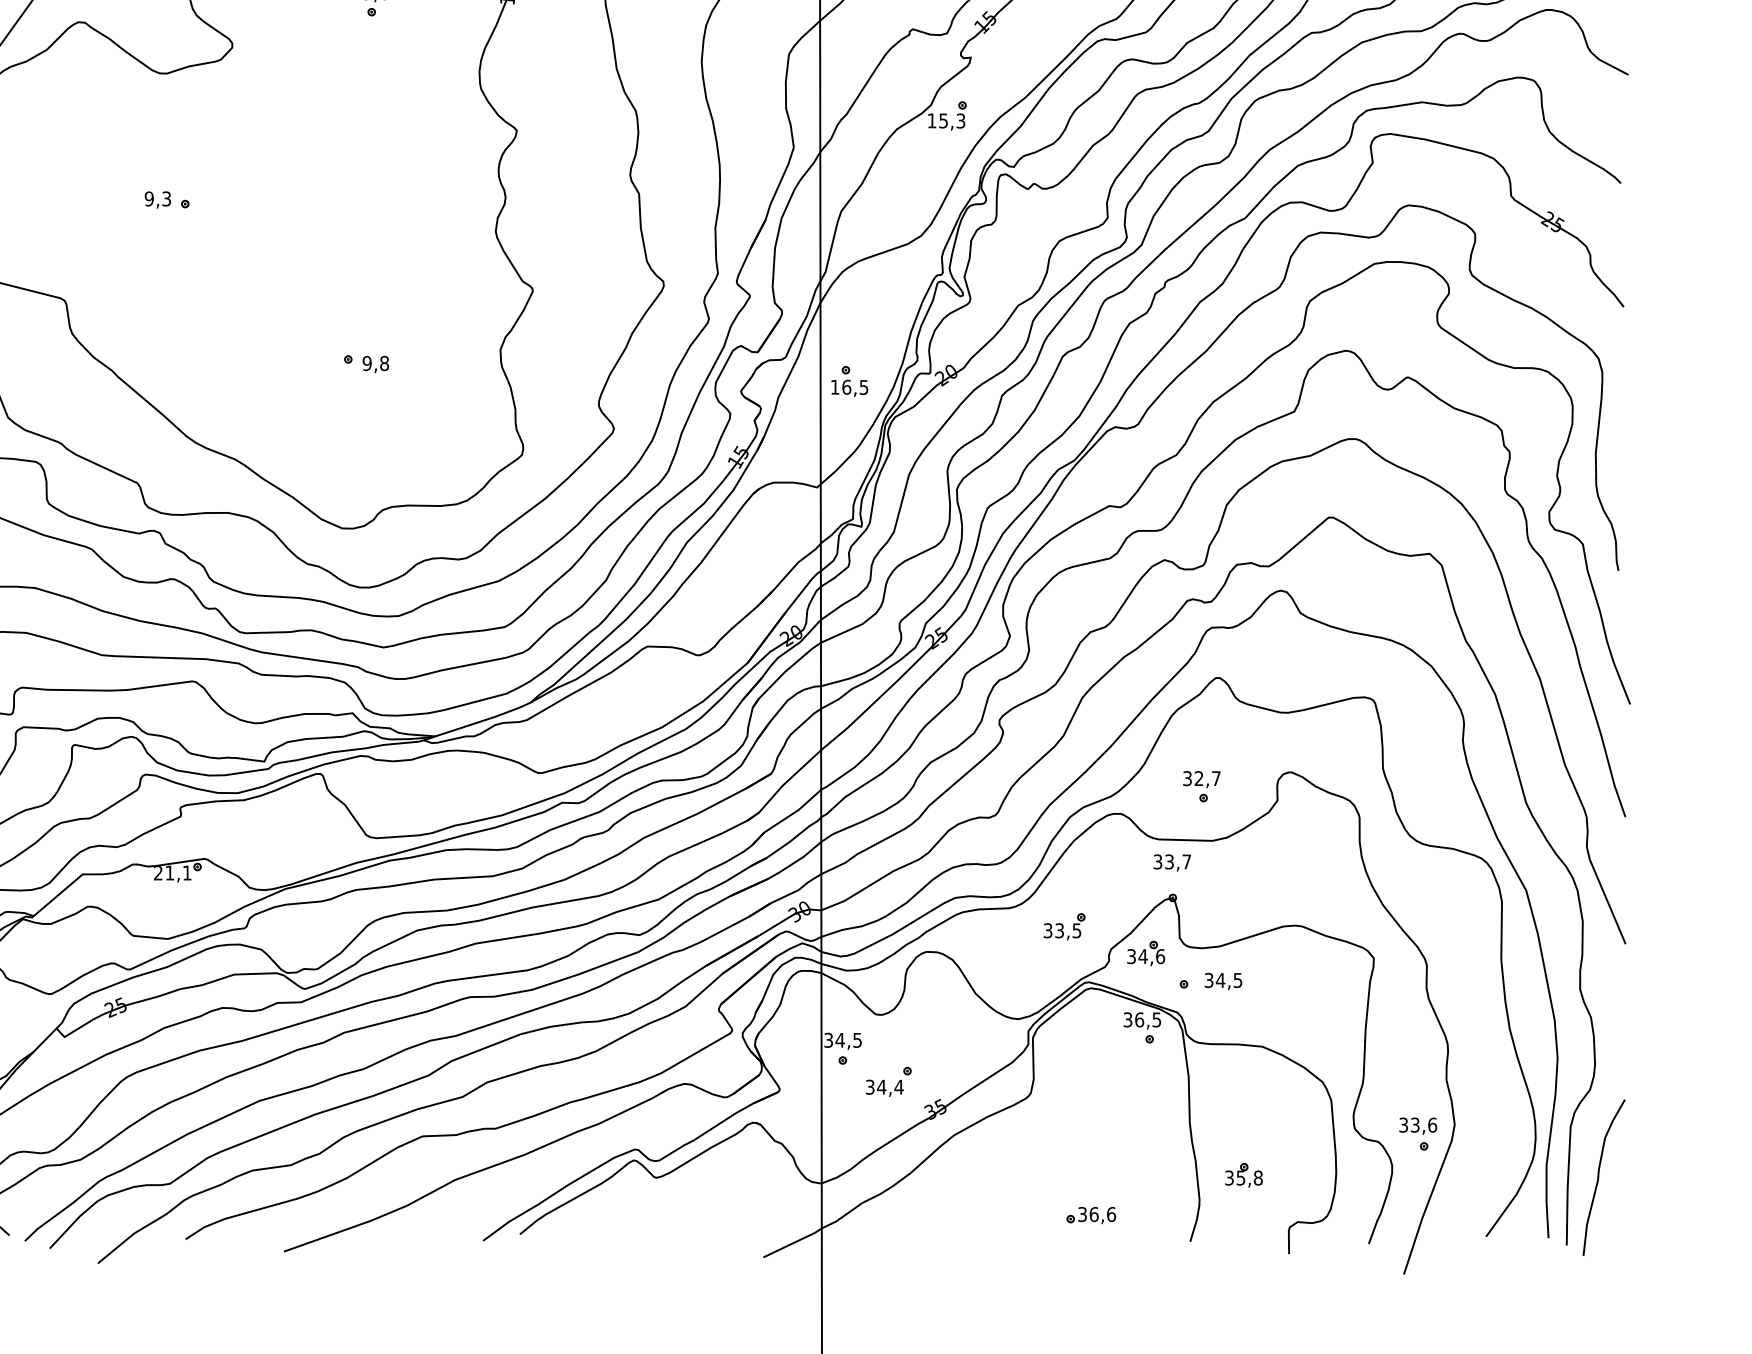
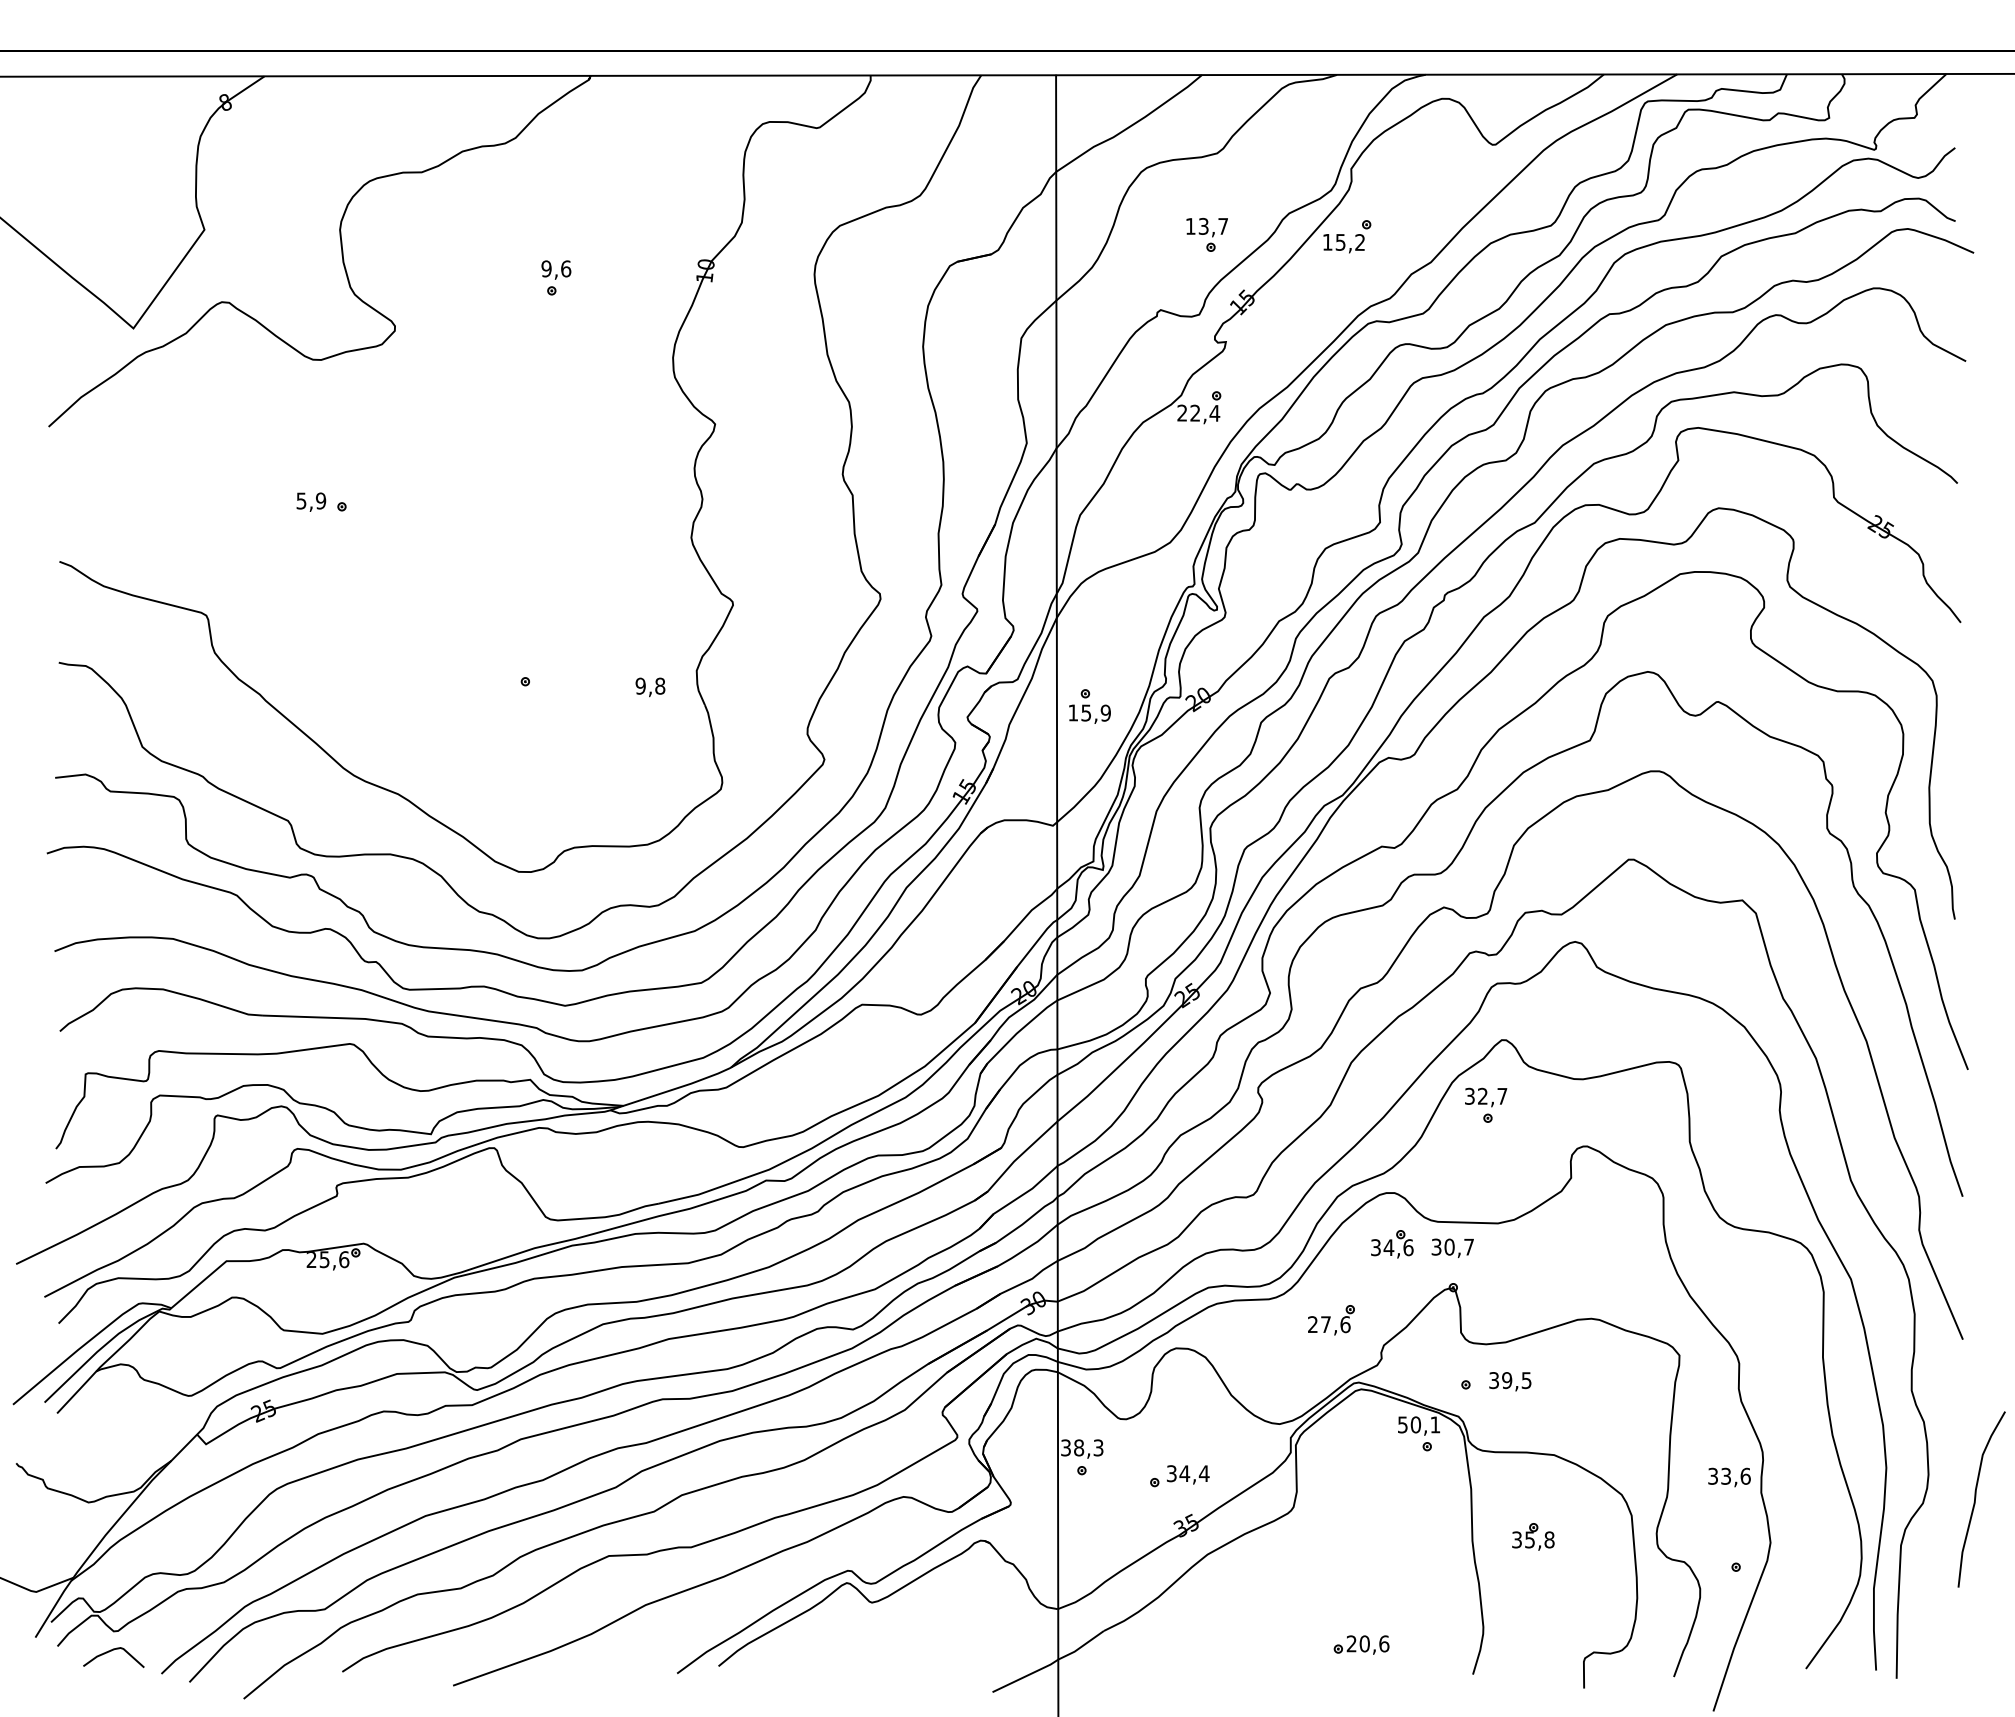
text: (946, 120) -> (1198, 412), 15,3 -> 22,4
text: (158, 198) -> (311, 500), 9,3 -> 5,9
text: (375, 364) -> (650, 687), moved
text: (854, 386) -> (1095, 712), 16,5 -> 15,9
part: (1202, 785) -> (1486, 1104), moved
text: (1169, 861) -> (1449, 1246), 33,7 -> 30,7
text: (178, 872) -> (334, 1259), 21,1 -> 25,6
text: (1062, 930) -> (1329, 1324), 33,5 -> 27,6
part: (1146, 953) -> (1392, 1244), moved
text: (1220, 980) -> (1506, 1380), 34,5 -> 39,5
text: (1142, 1019) -> (1419, 1424), 36,5 -> 50,1
text: (848, 1039) -> (1088, 1447), 34,5 -> 38,3
text: (885, 1087) -> (1188, 1474), moved
text: (1418, 1126) -> (1729, 1477), moved
part: (1244, 1175) -> (1533, 1536), moved
curve: (1599, 1175) -> (1976, 1497), moved
text: (1088, 1214) -> (1358, 1643), 36,6 -> 20,6

